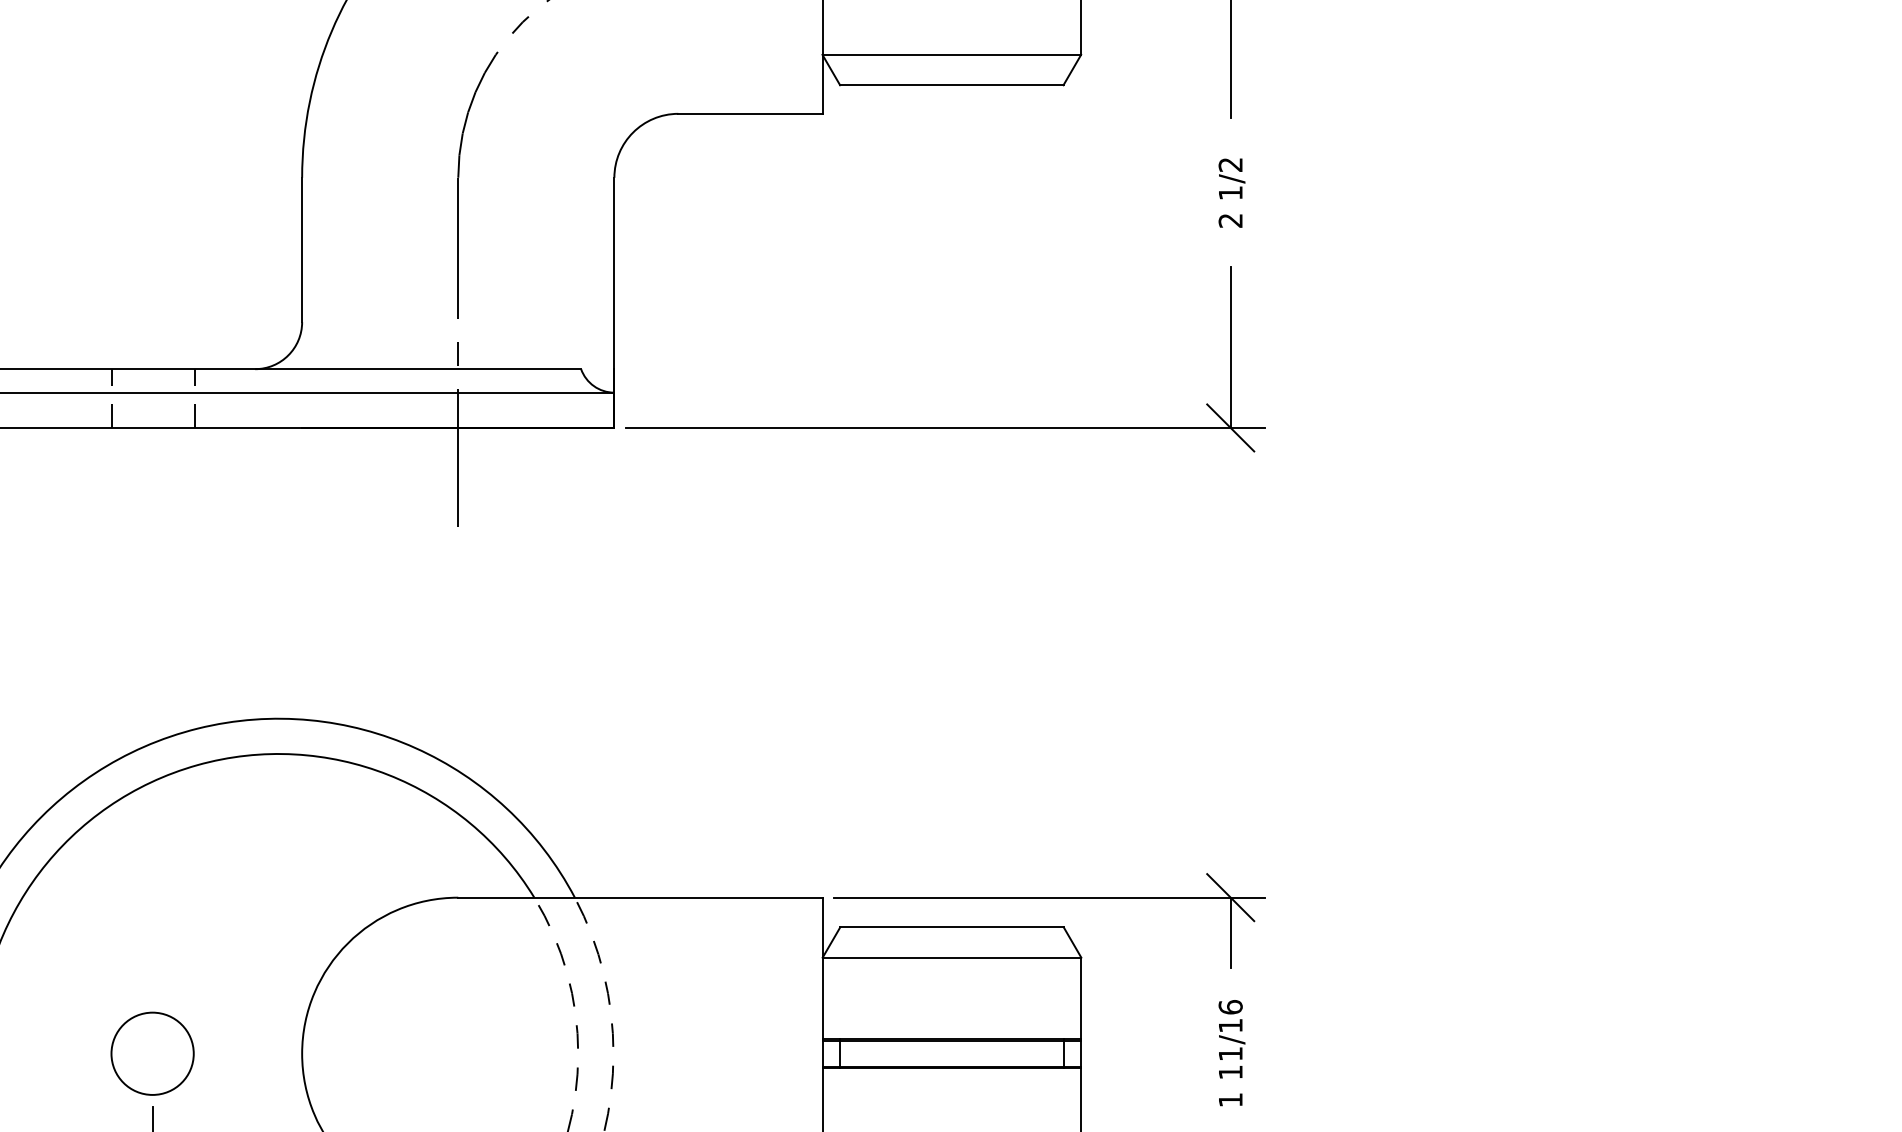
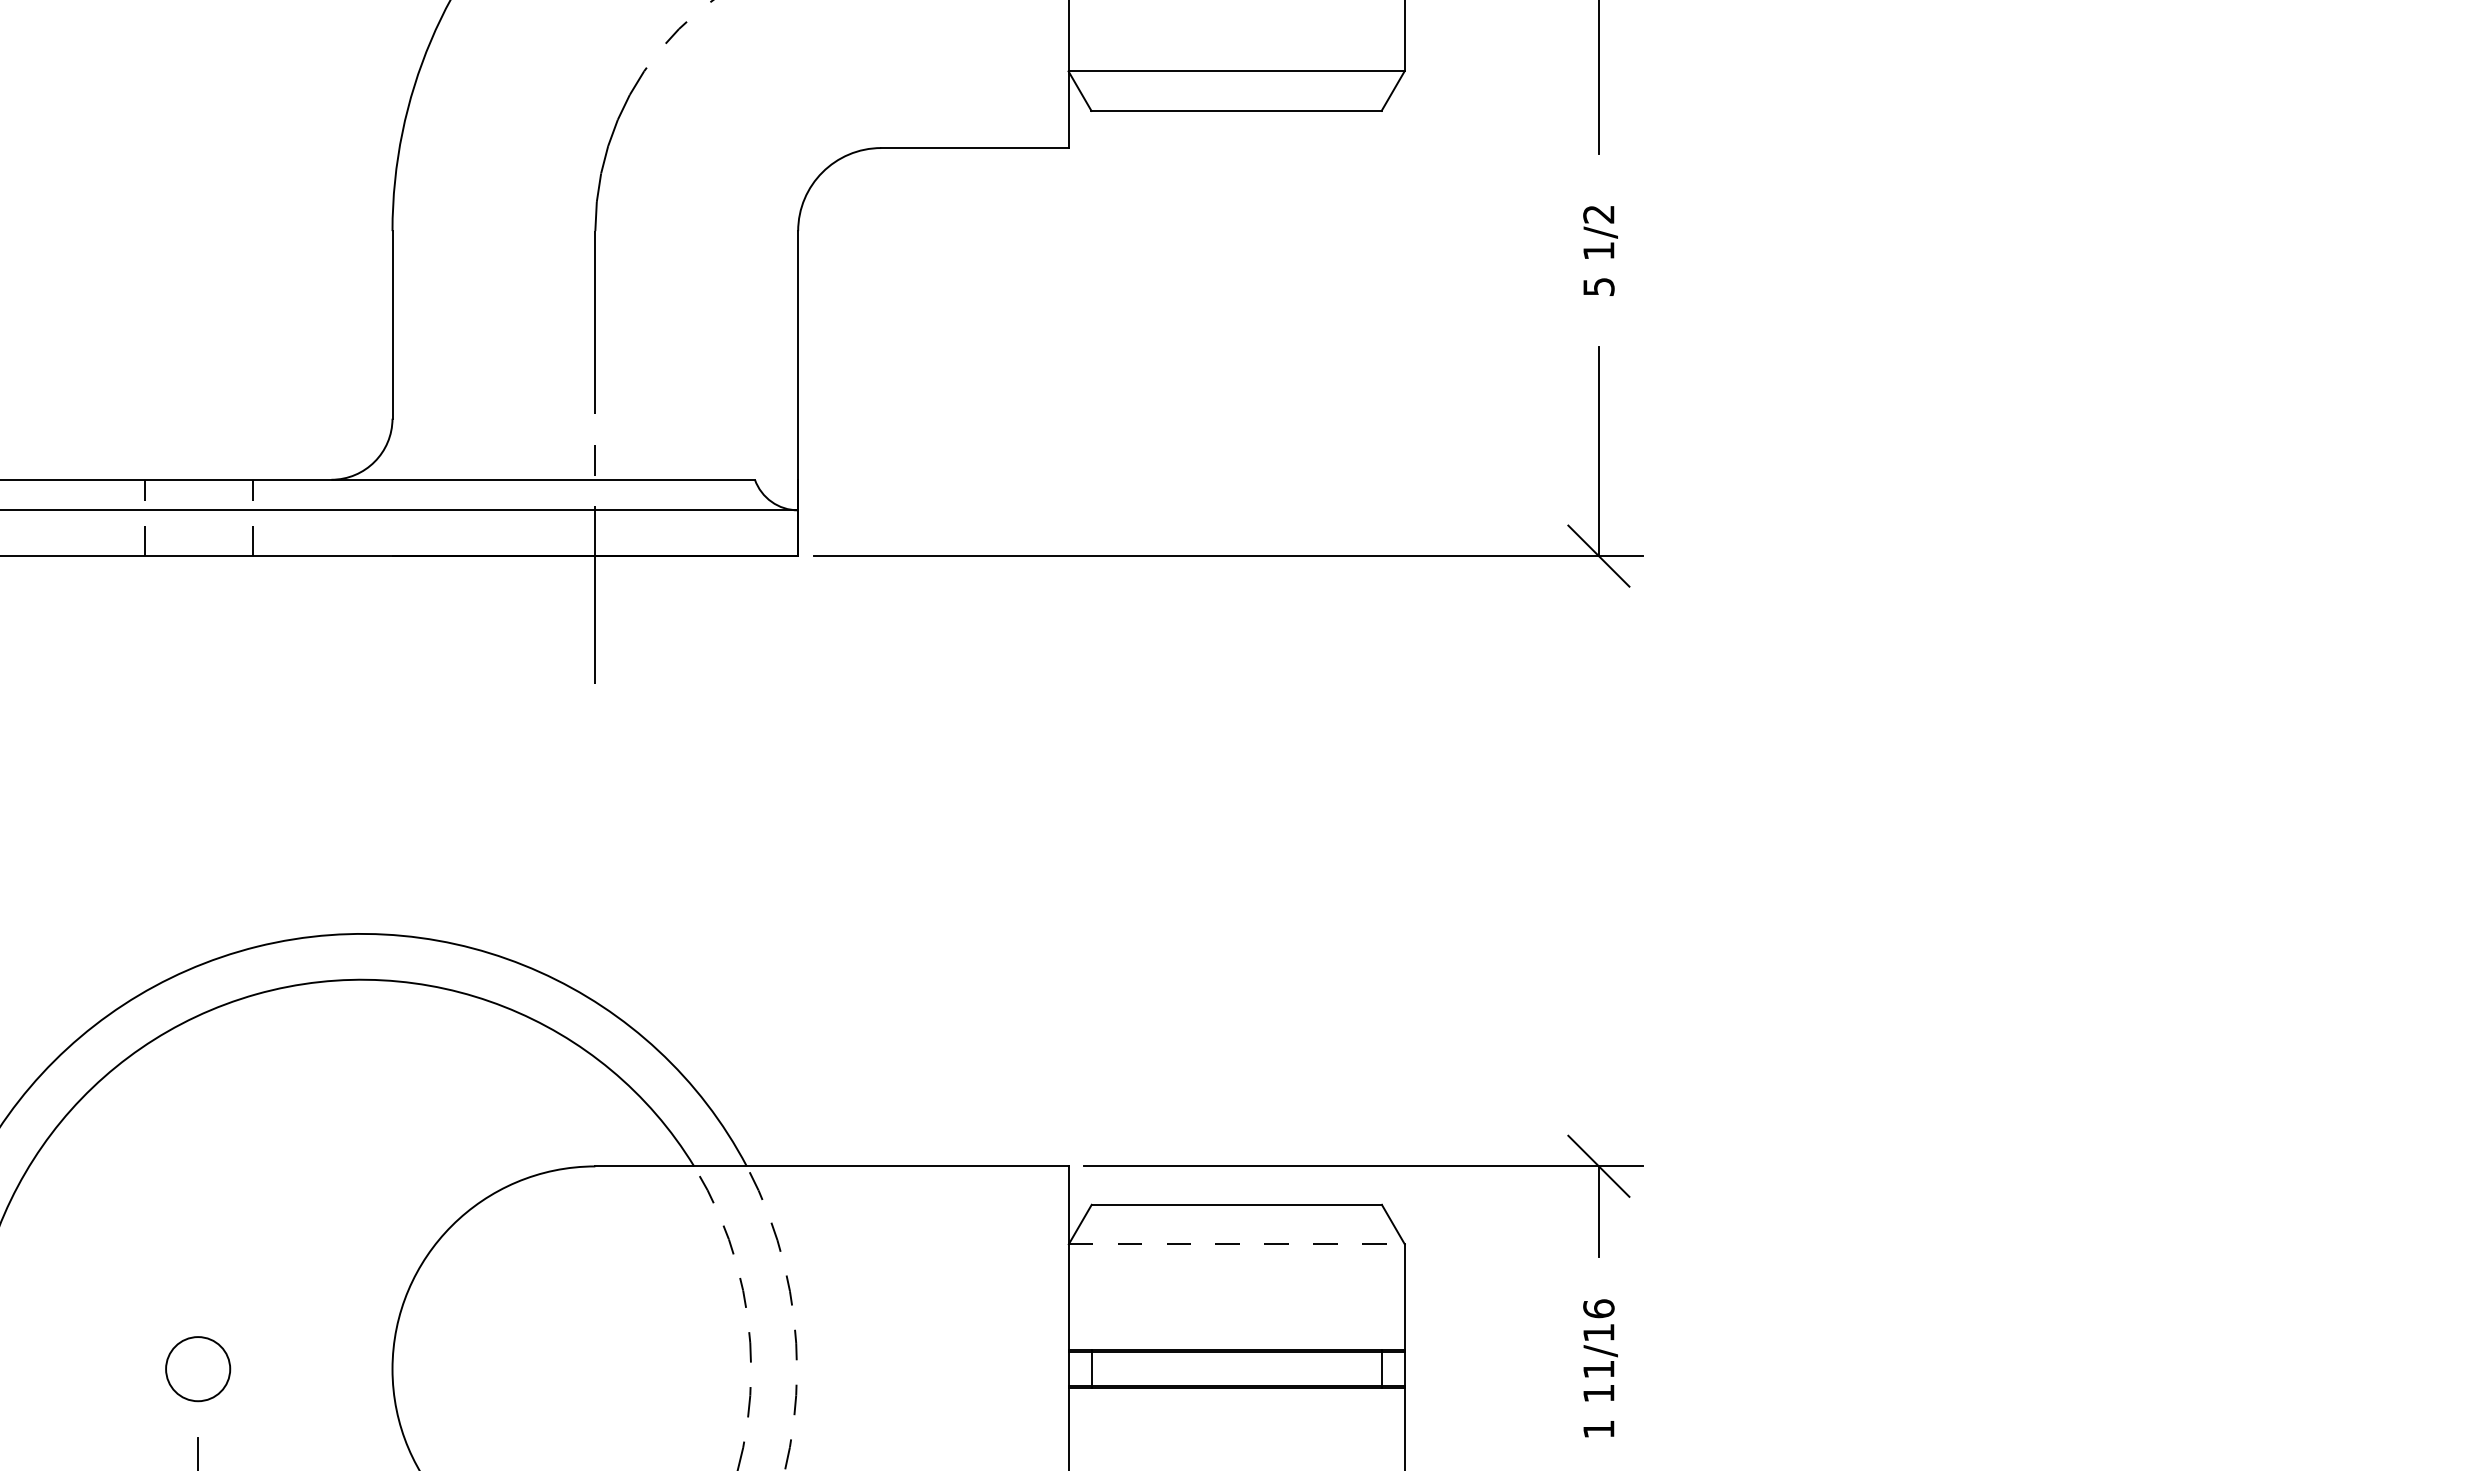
text: (1230, 221) -> (1598, 287), 2 -> 5
line: (952, 957) -> (1237, 1244), solid -> dashed
circle: (152, 1053) -> (197, 1368), size x0.6

